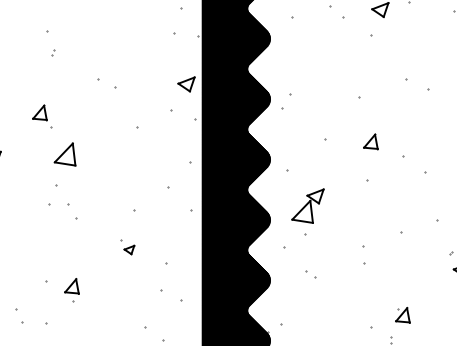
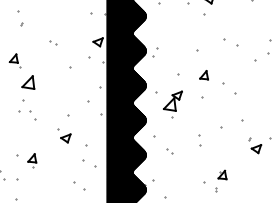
part: (108, 84) -> (53, 42), size x0.62
part: (307, 211) -> (172, 104), moved
part: (128, 246) -> (64, 135), size x1.67

